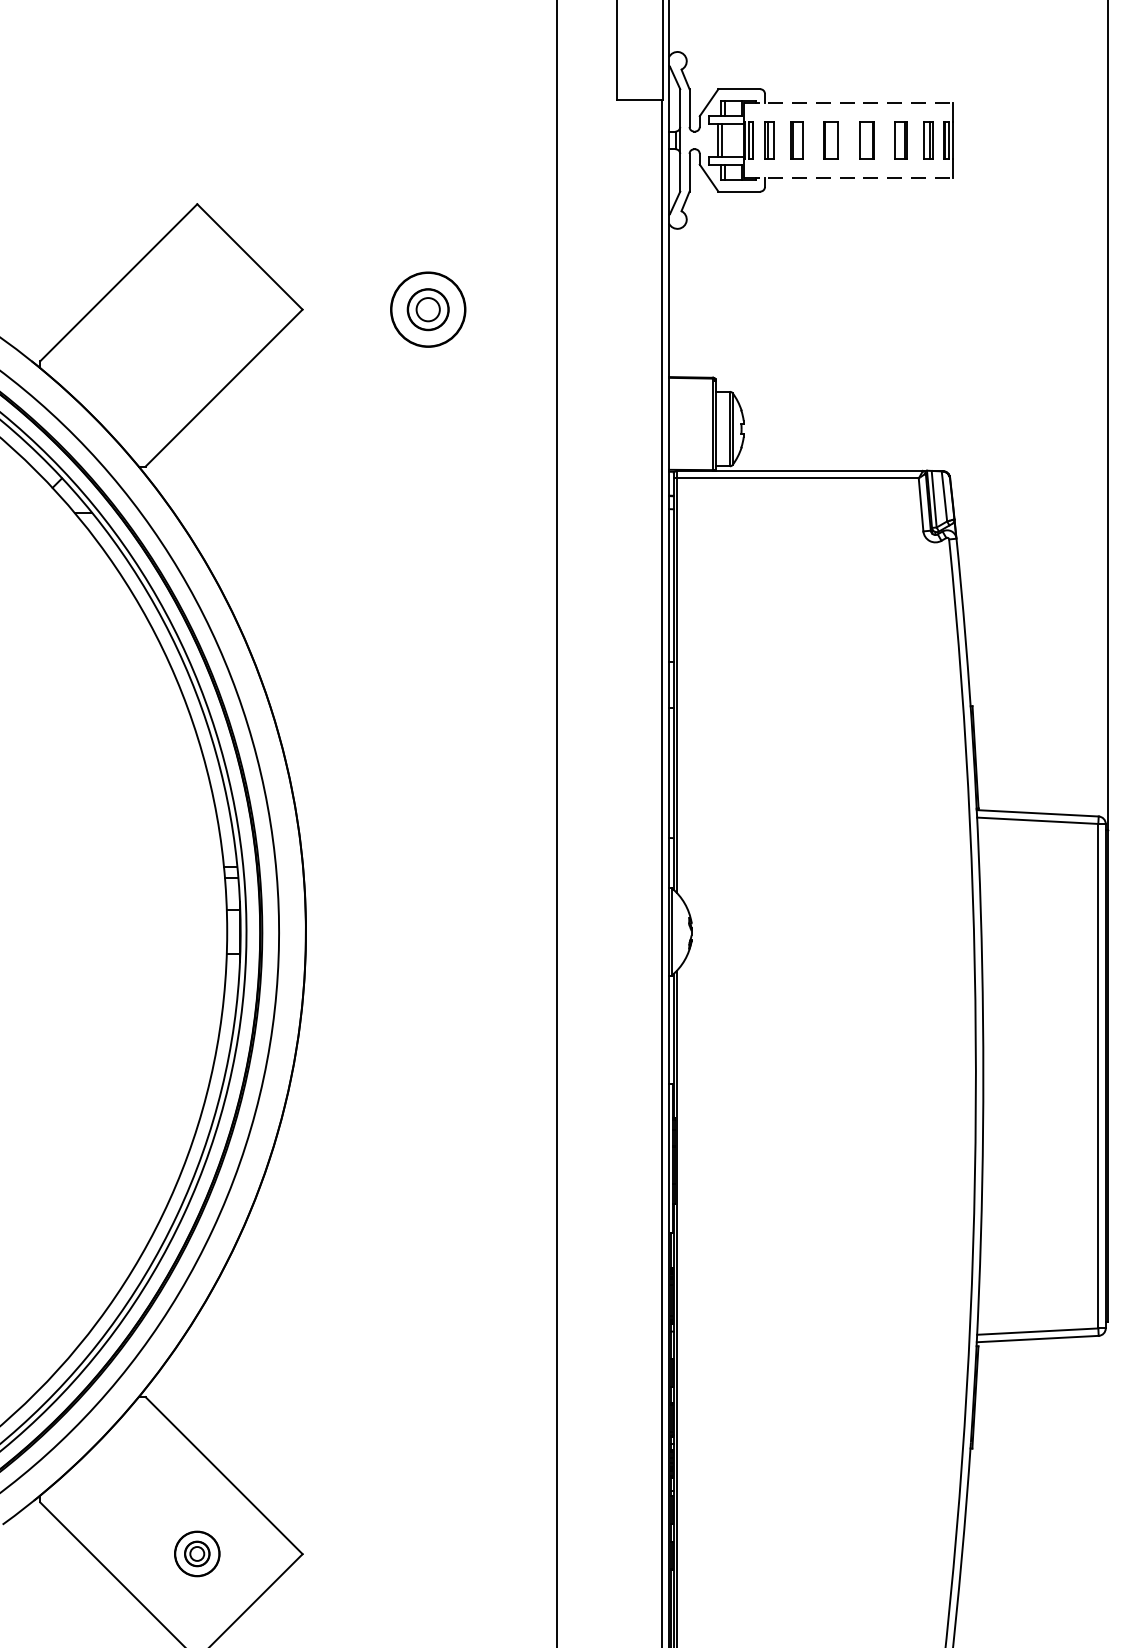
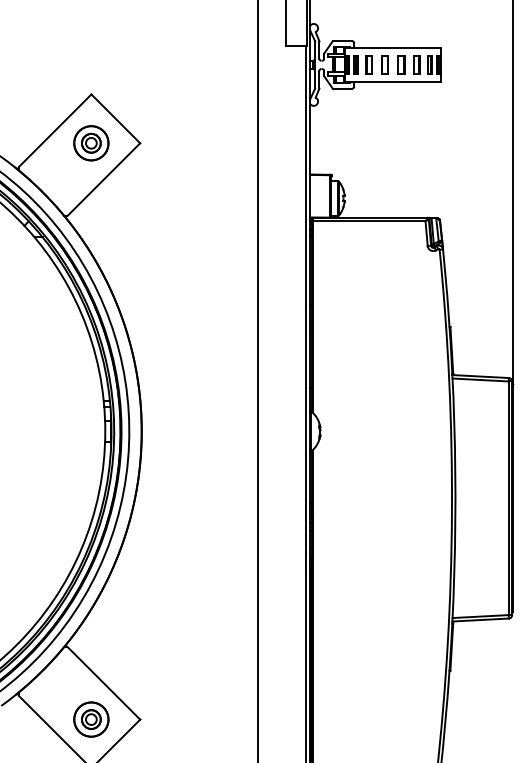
line: (849, 102) -> (393, 47), dashed -> solid
line: (849, 178) -> (393, 82), dashed -> solid
part: (428, 310) -> (91, 143), moved
part: (197, 1553) -> (91, 719), size x1.67

